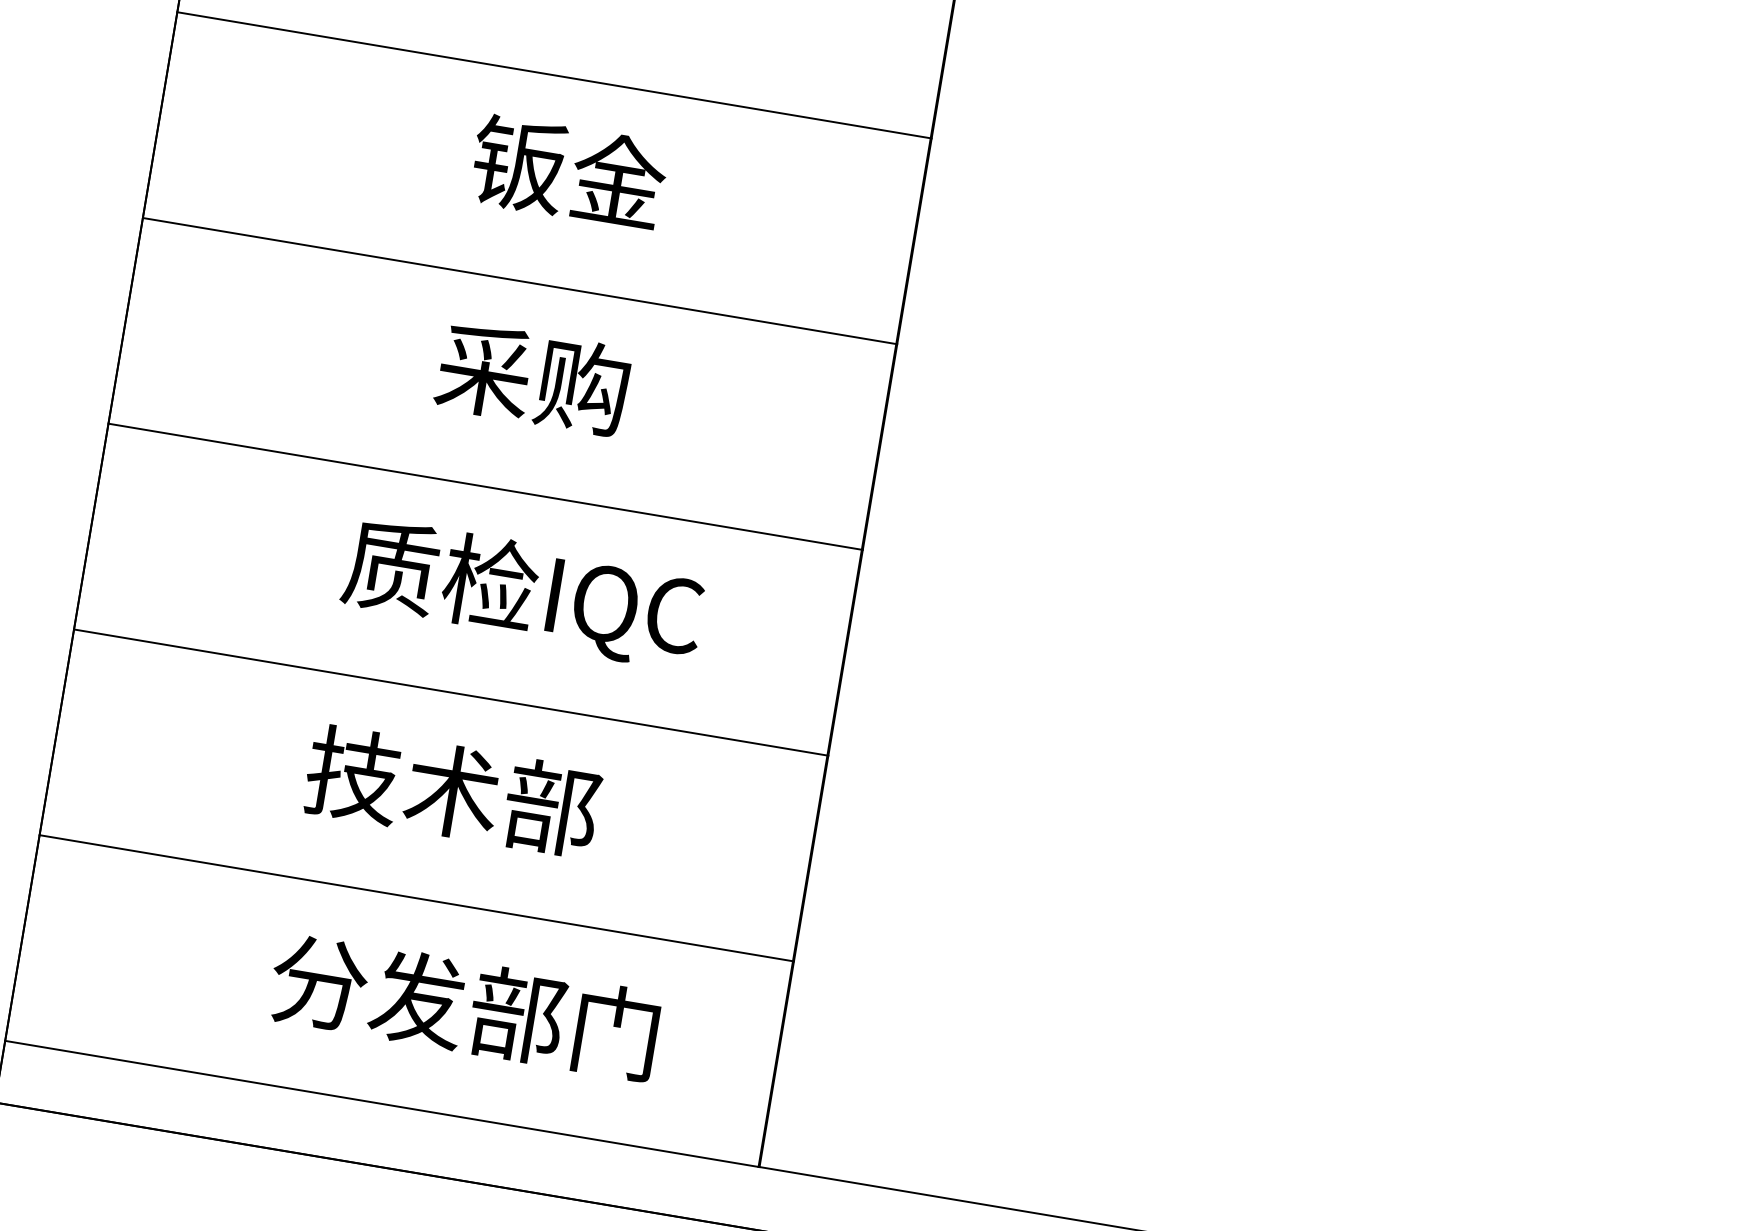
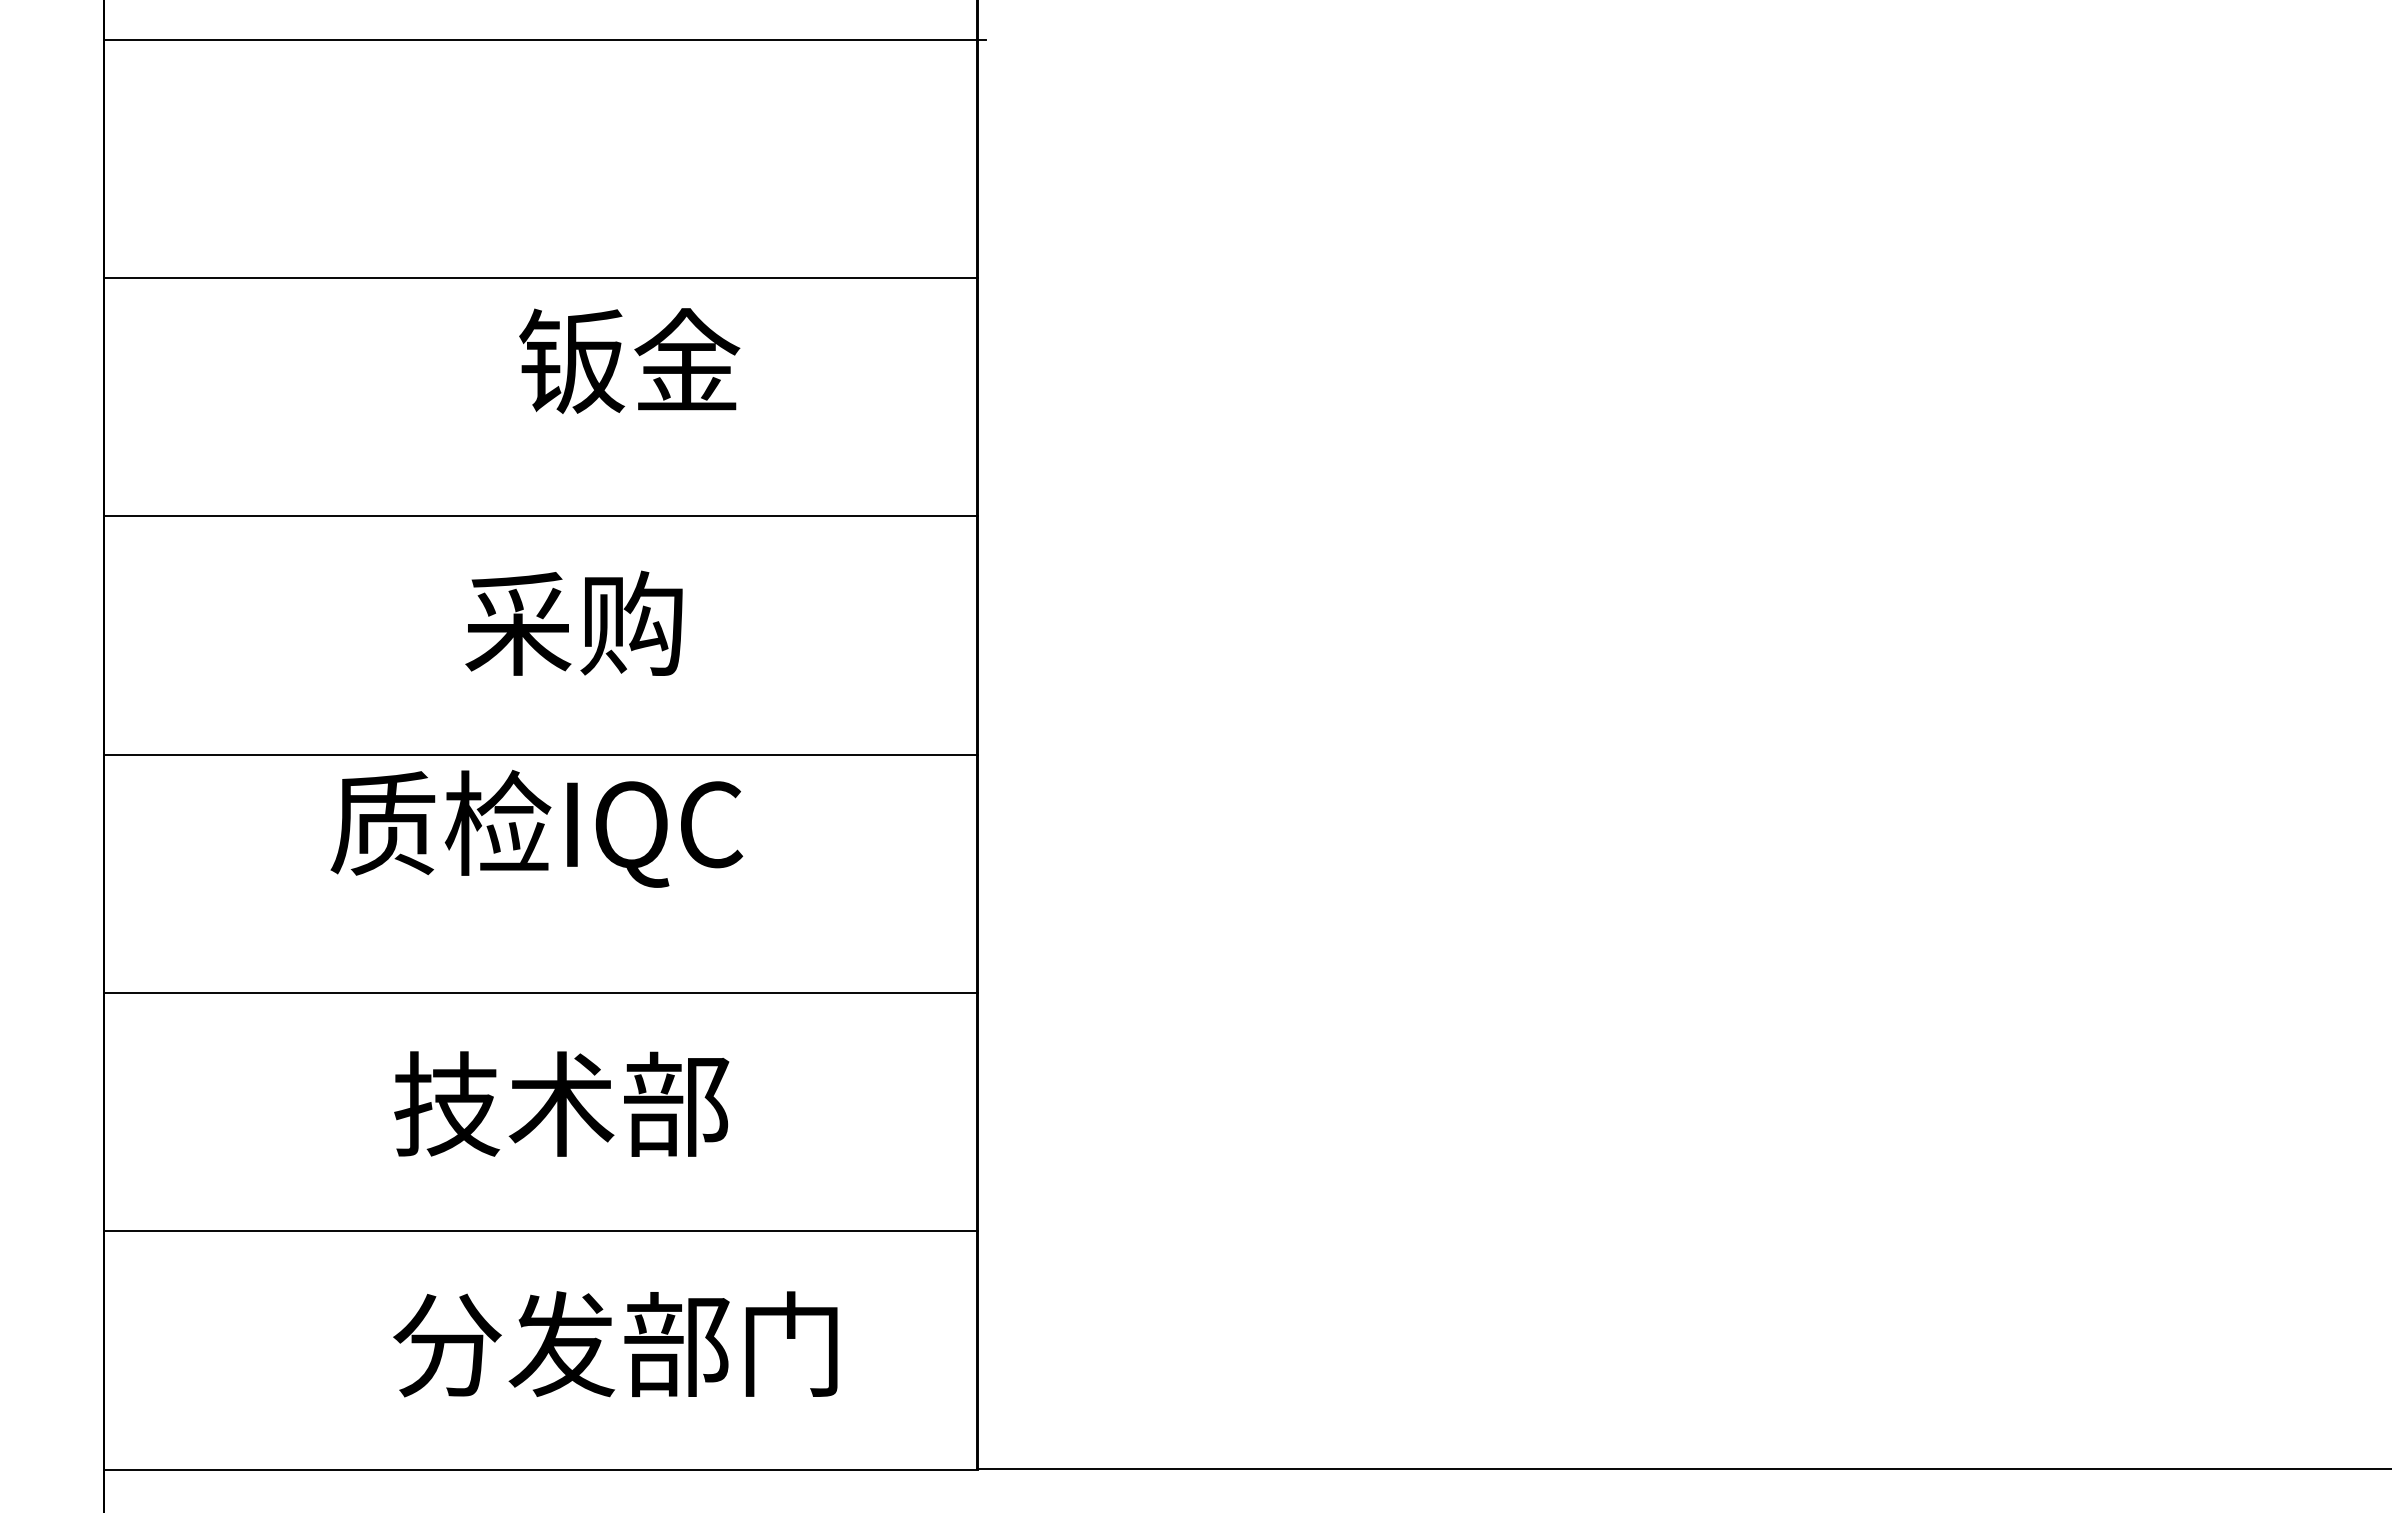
text: (568, 172) -> (629, 360), moved
text: (523, 593) -> (536, 828), moved

